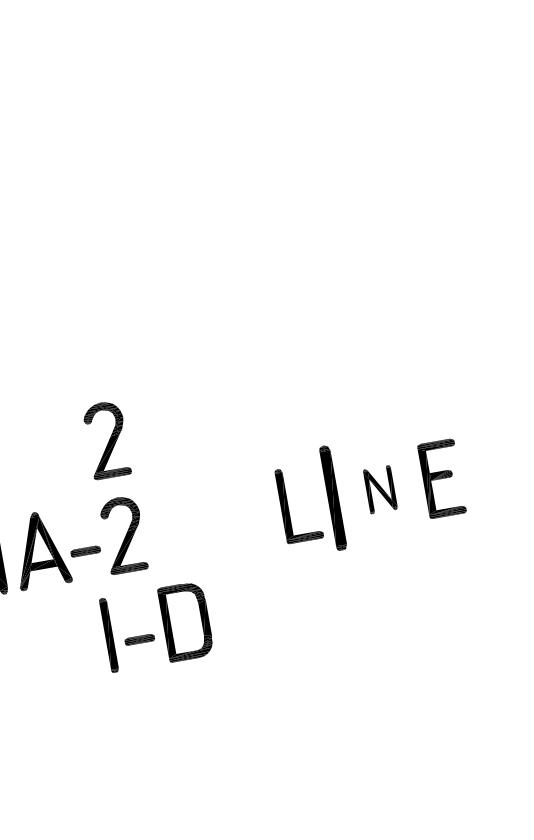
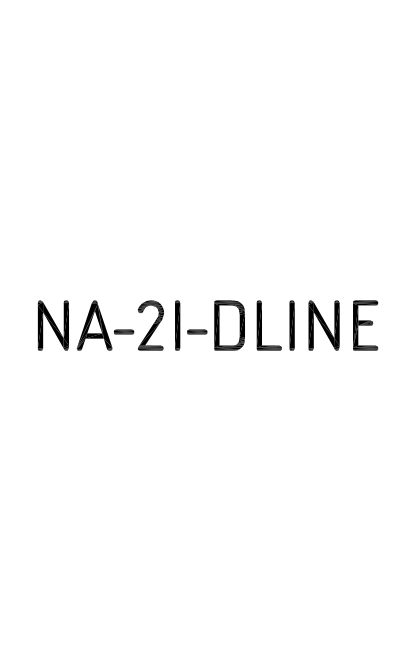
part: (106, 440) -> (150, 261), removed
part: (379, 489) -> (323, 325), size x1.67
part: (332, 498) -> (291, 325), size x0.71
part: (156, 626) -> (209, 325), moved

